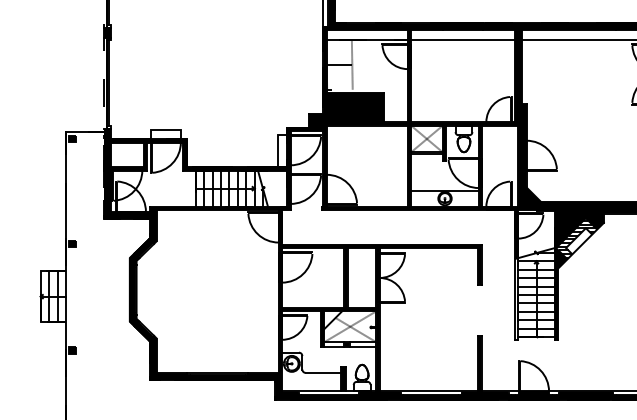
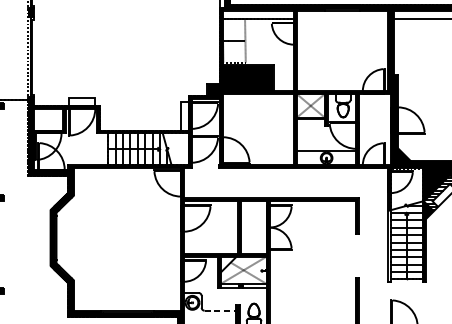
line: (462, 40) -> (341, 19), removed
line: (323, 372) -> (220, 310), solid -> dashed

